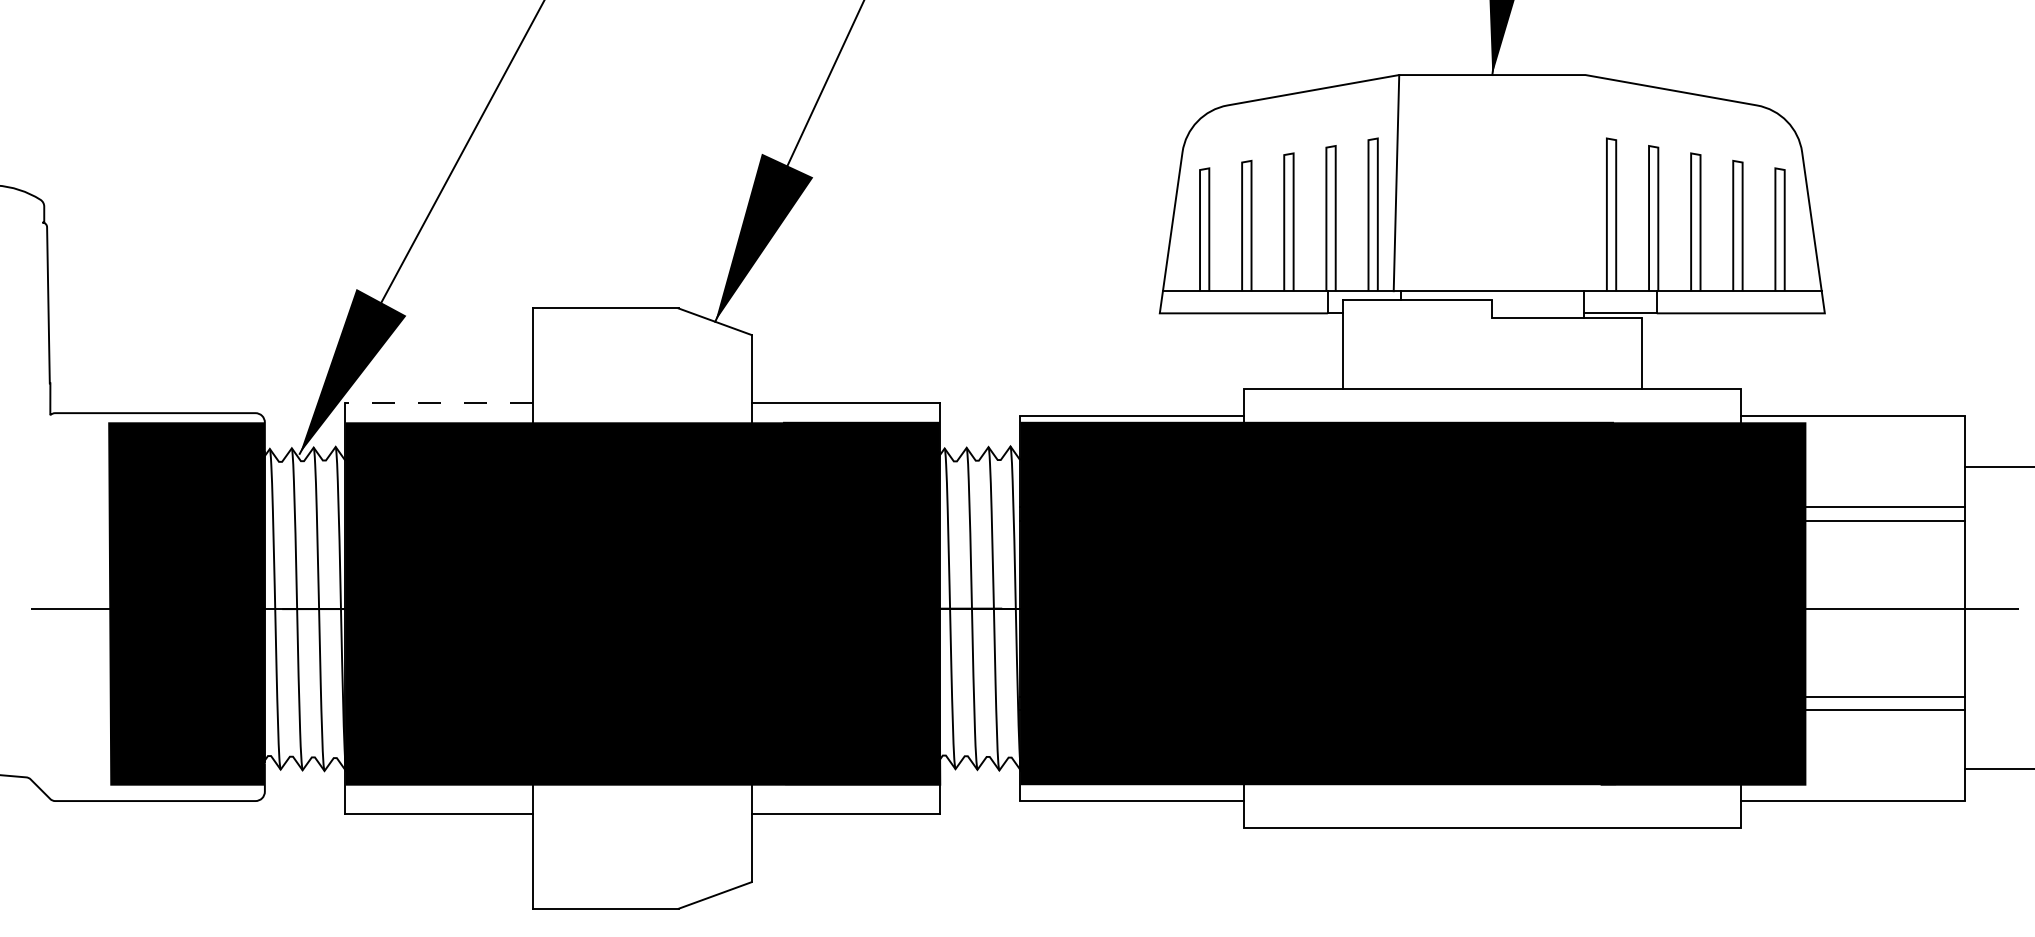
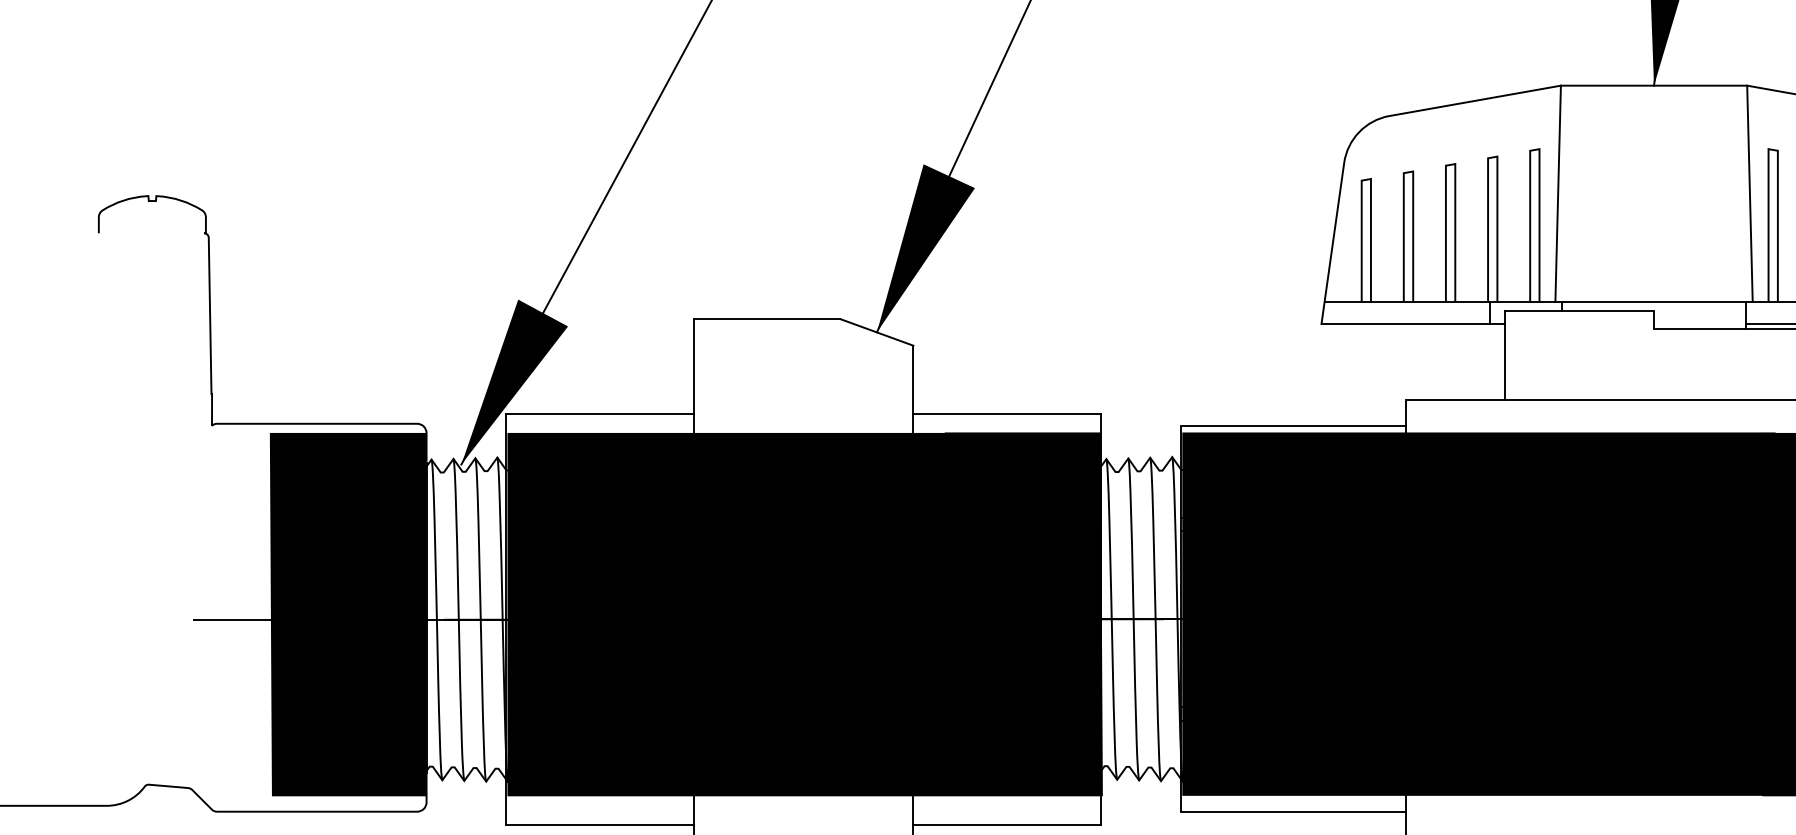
line: (1588, 183) -> (1750, 194), added
line: (438, 402) -> (600, 413), dashed -> solid

